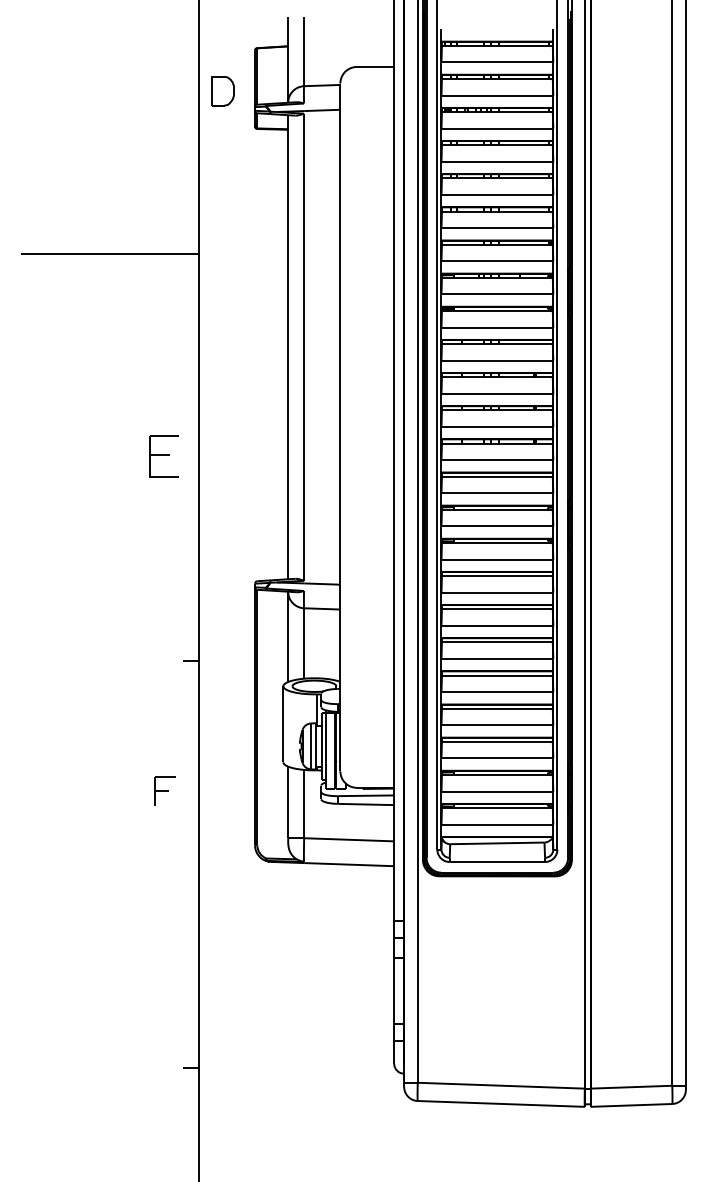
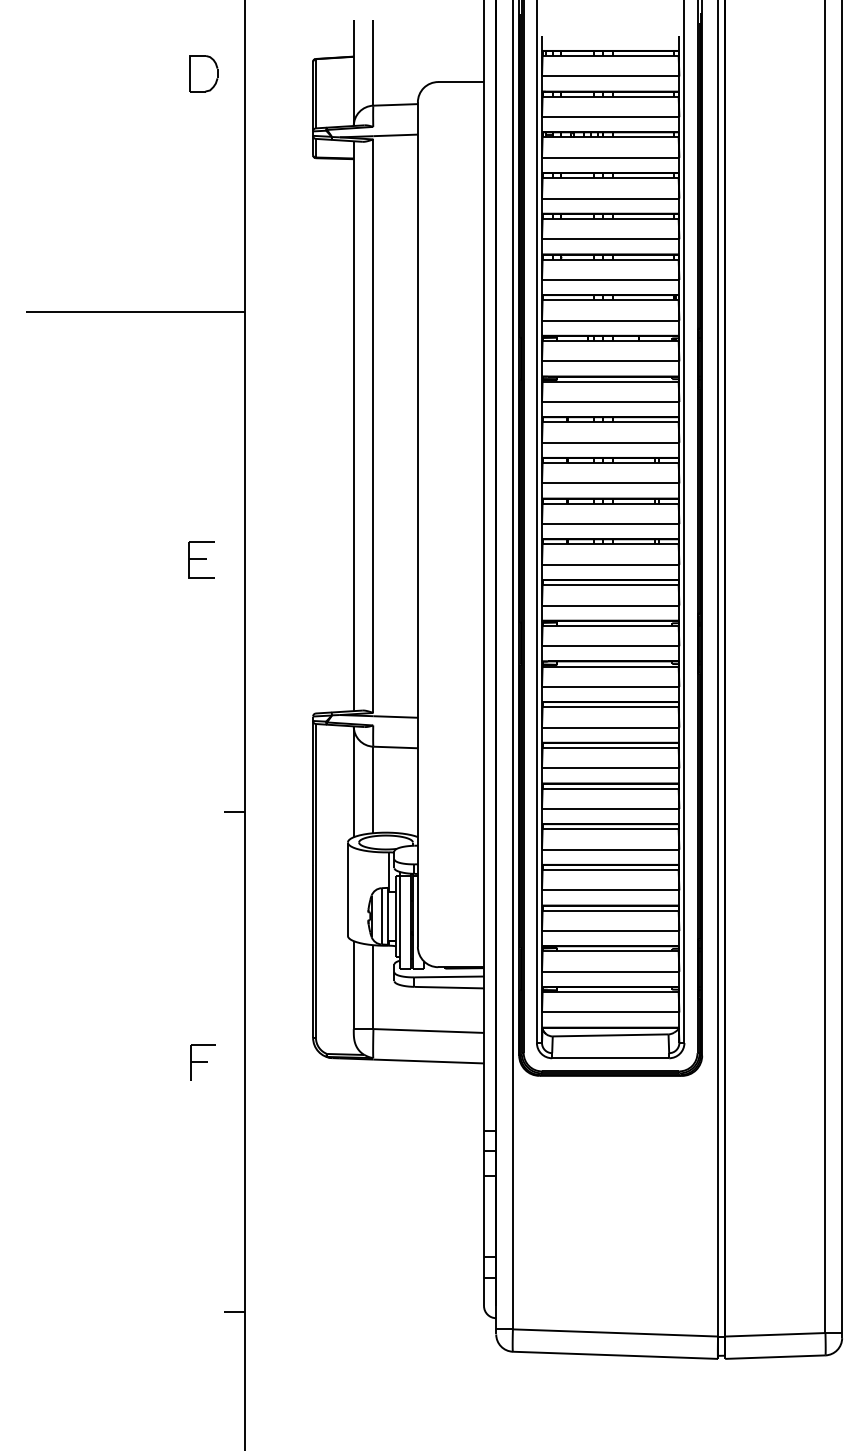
part: (222, 91) -> (203, 74), moved
part: (163, 456) -> (200, 560), size x0.71
part: (164, 790) -> (201, 1061), moved

